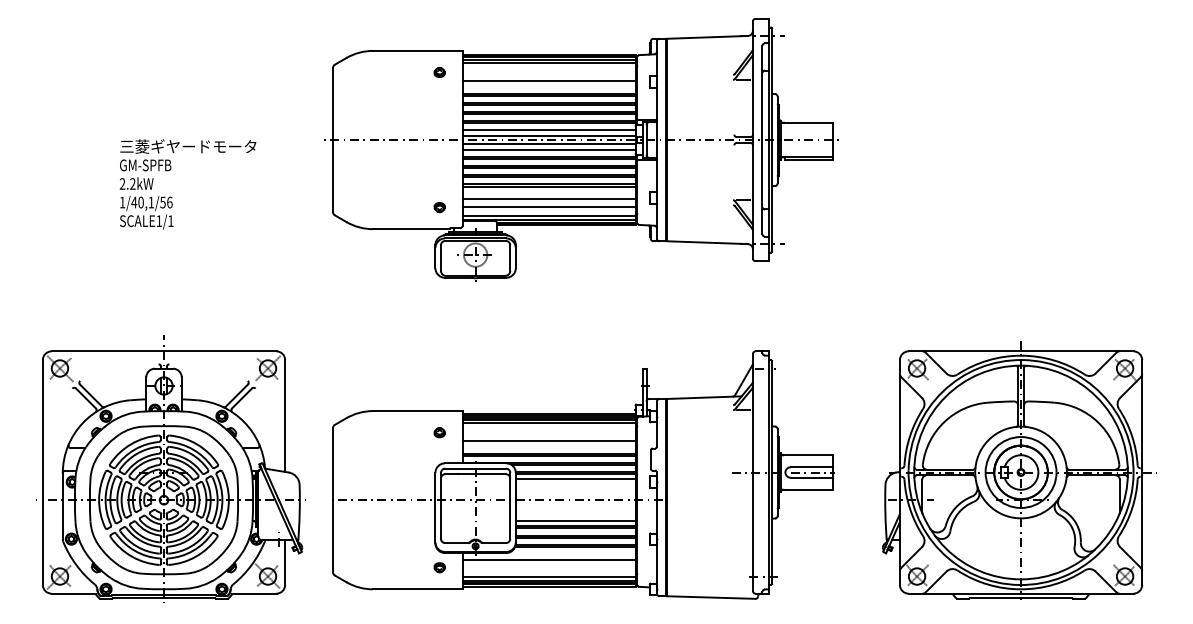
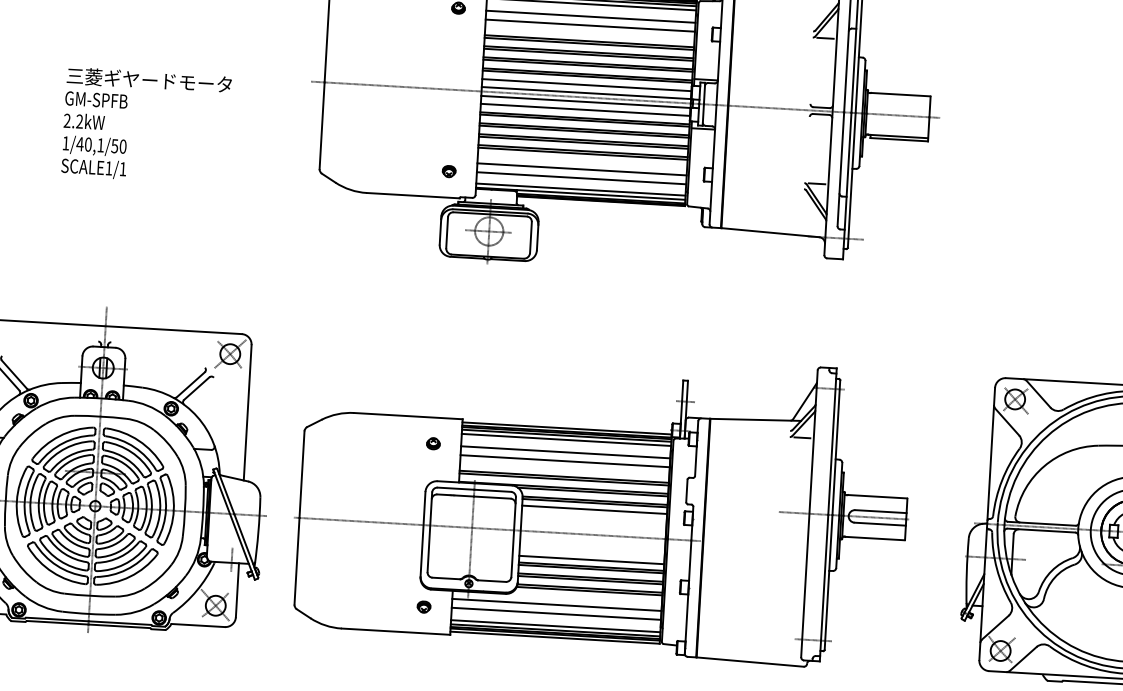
line: (548, 73) -> (590, 17), added
text: (169, 201) -> (122, 145), 1/40,1/56 -> 1/40,1/50
line: (548, 433) -> (564, 452), added
line: (548, 566) -> (555, 613), added

